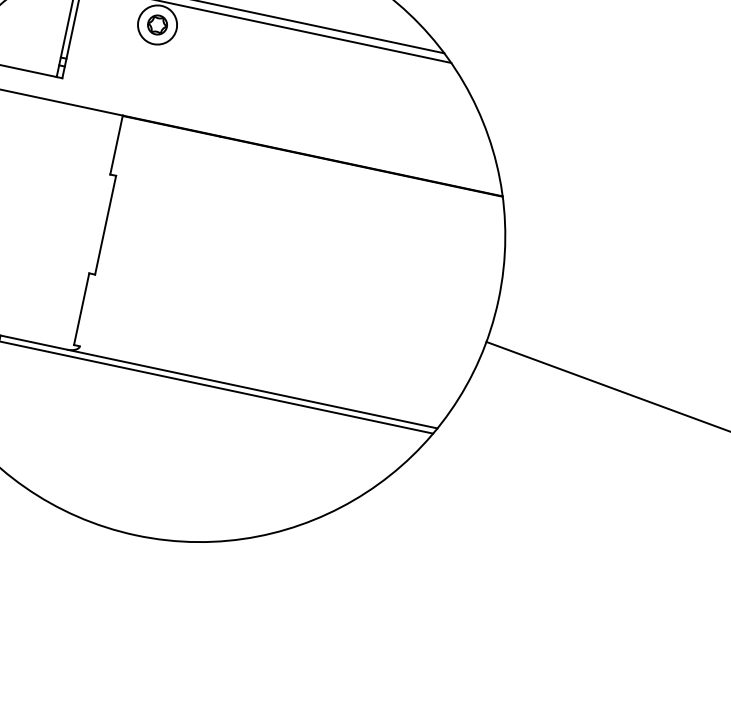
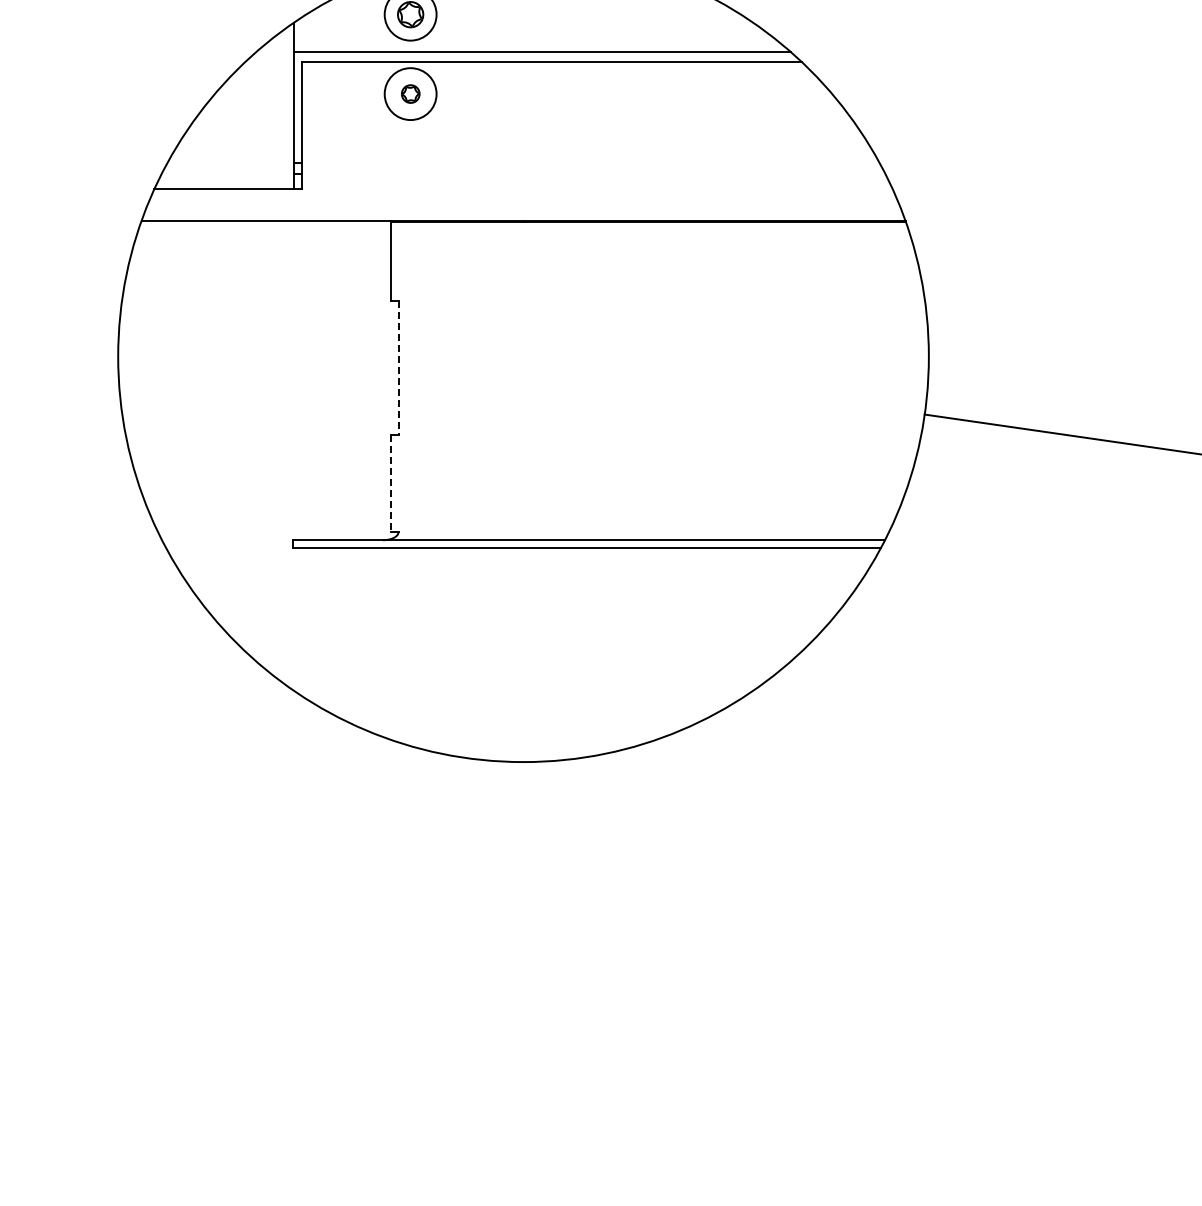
part: (157, 24) -> (410, 93), size x0.7
line: (105, 225) -> (398, 368), solid -> dashed
line: (81, 309) -> (390, 483), solid -> dashed

